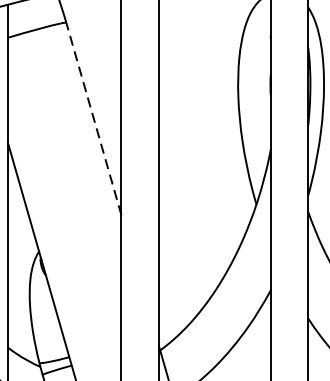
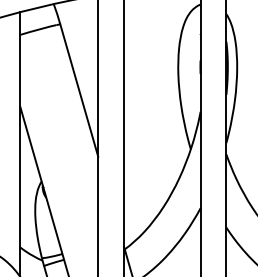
line: (94, 118) -> (79, 90), dashed -> solid

